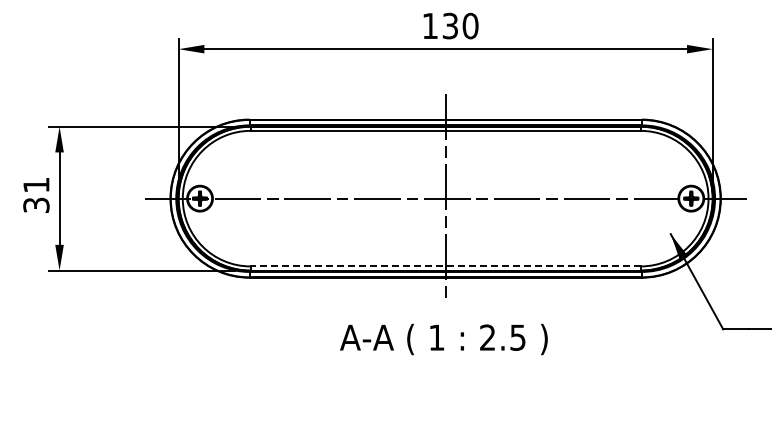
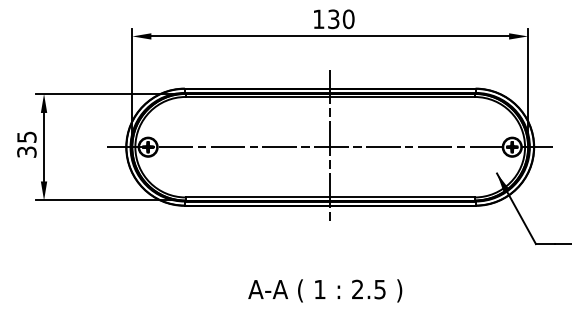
text: (36, 184) -> (26, 136), 31 -> 35
line: (445, 266) -> (330, 197), dashed -> solid
text: (443, 339) -> (324, 290), moved

